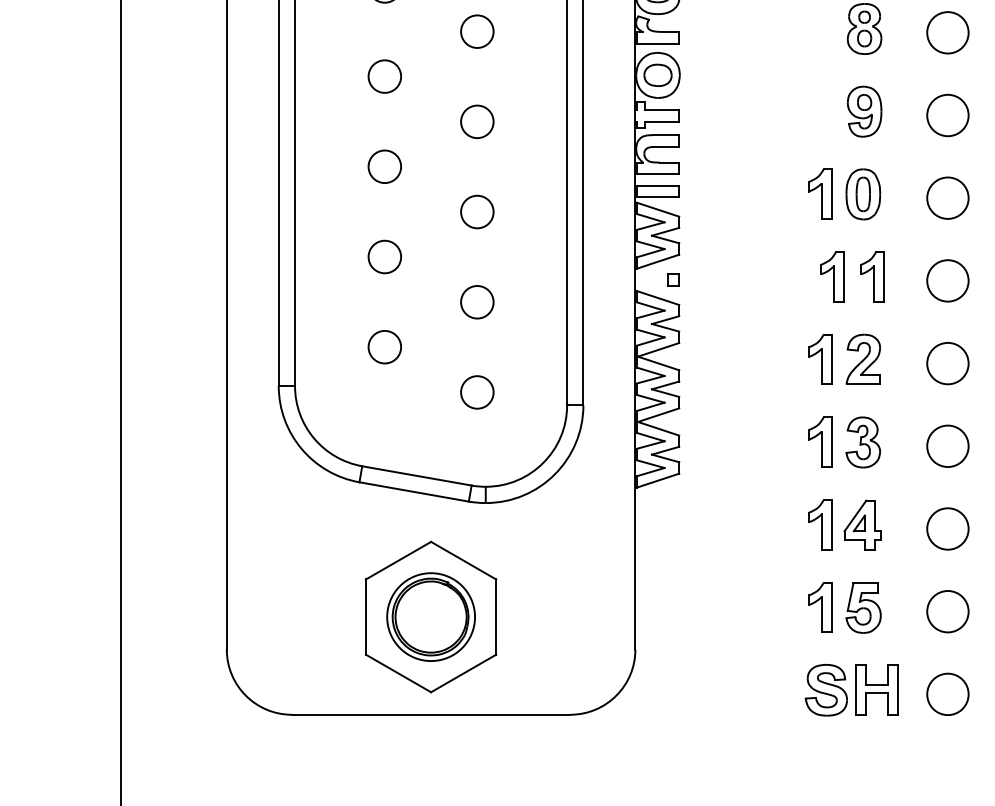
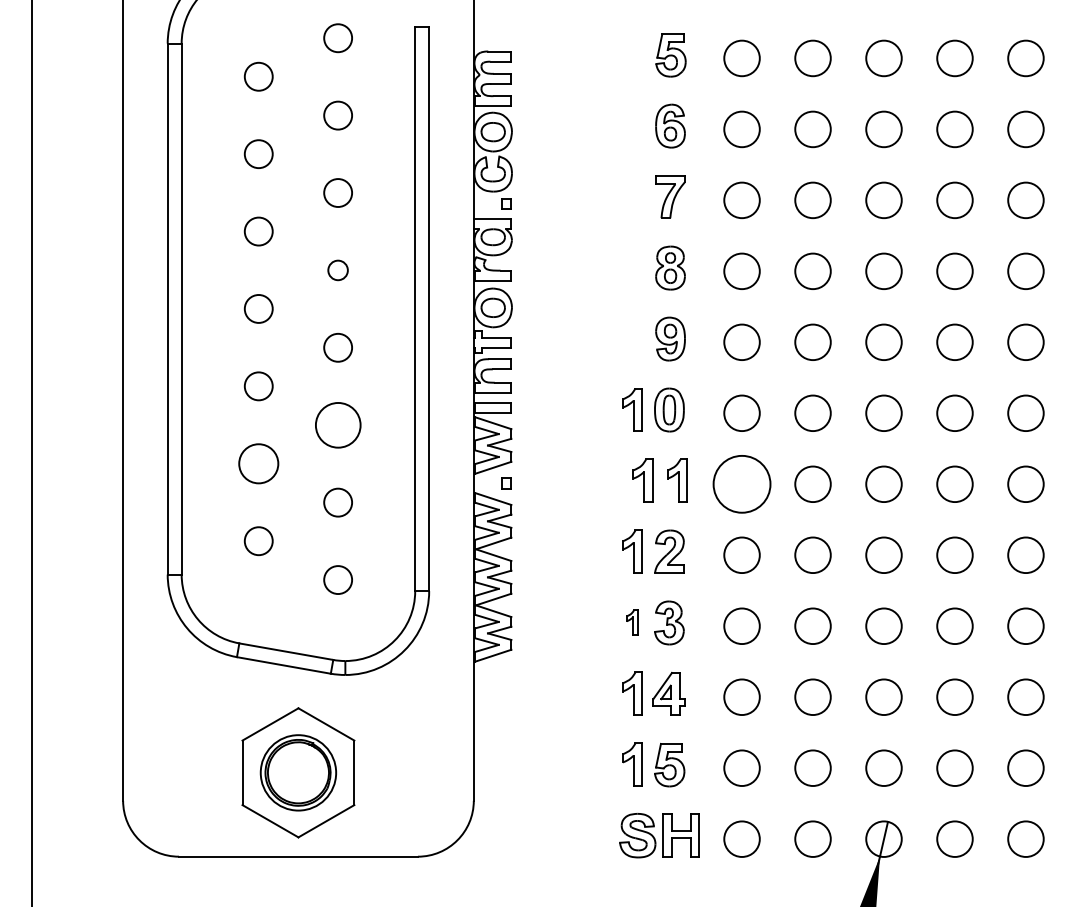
circle: (476, 31) -> (337, 270), size x0.7
circle: (476, 211) -> (337, 424), size x1.6
circle: (384, 256) -> (258, 463), size x1.4
circle: (947, 281) -> (741, 484), size x1.6
part: (820, 441) -> (632, 622), size x0.6

